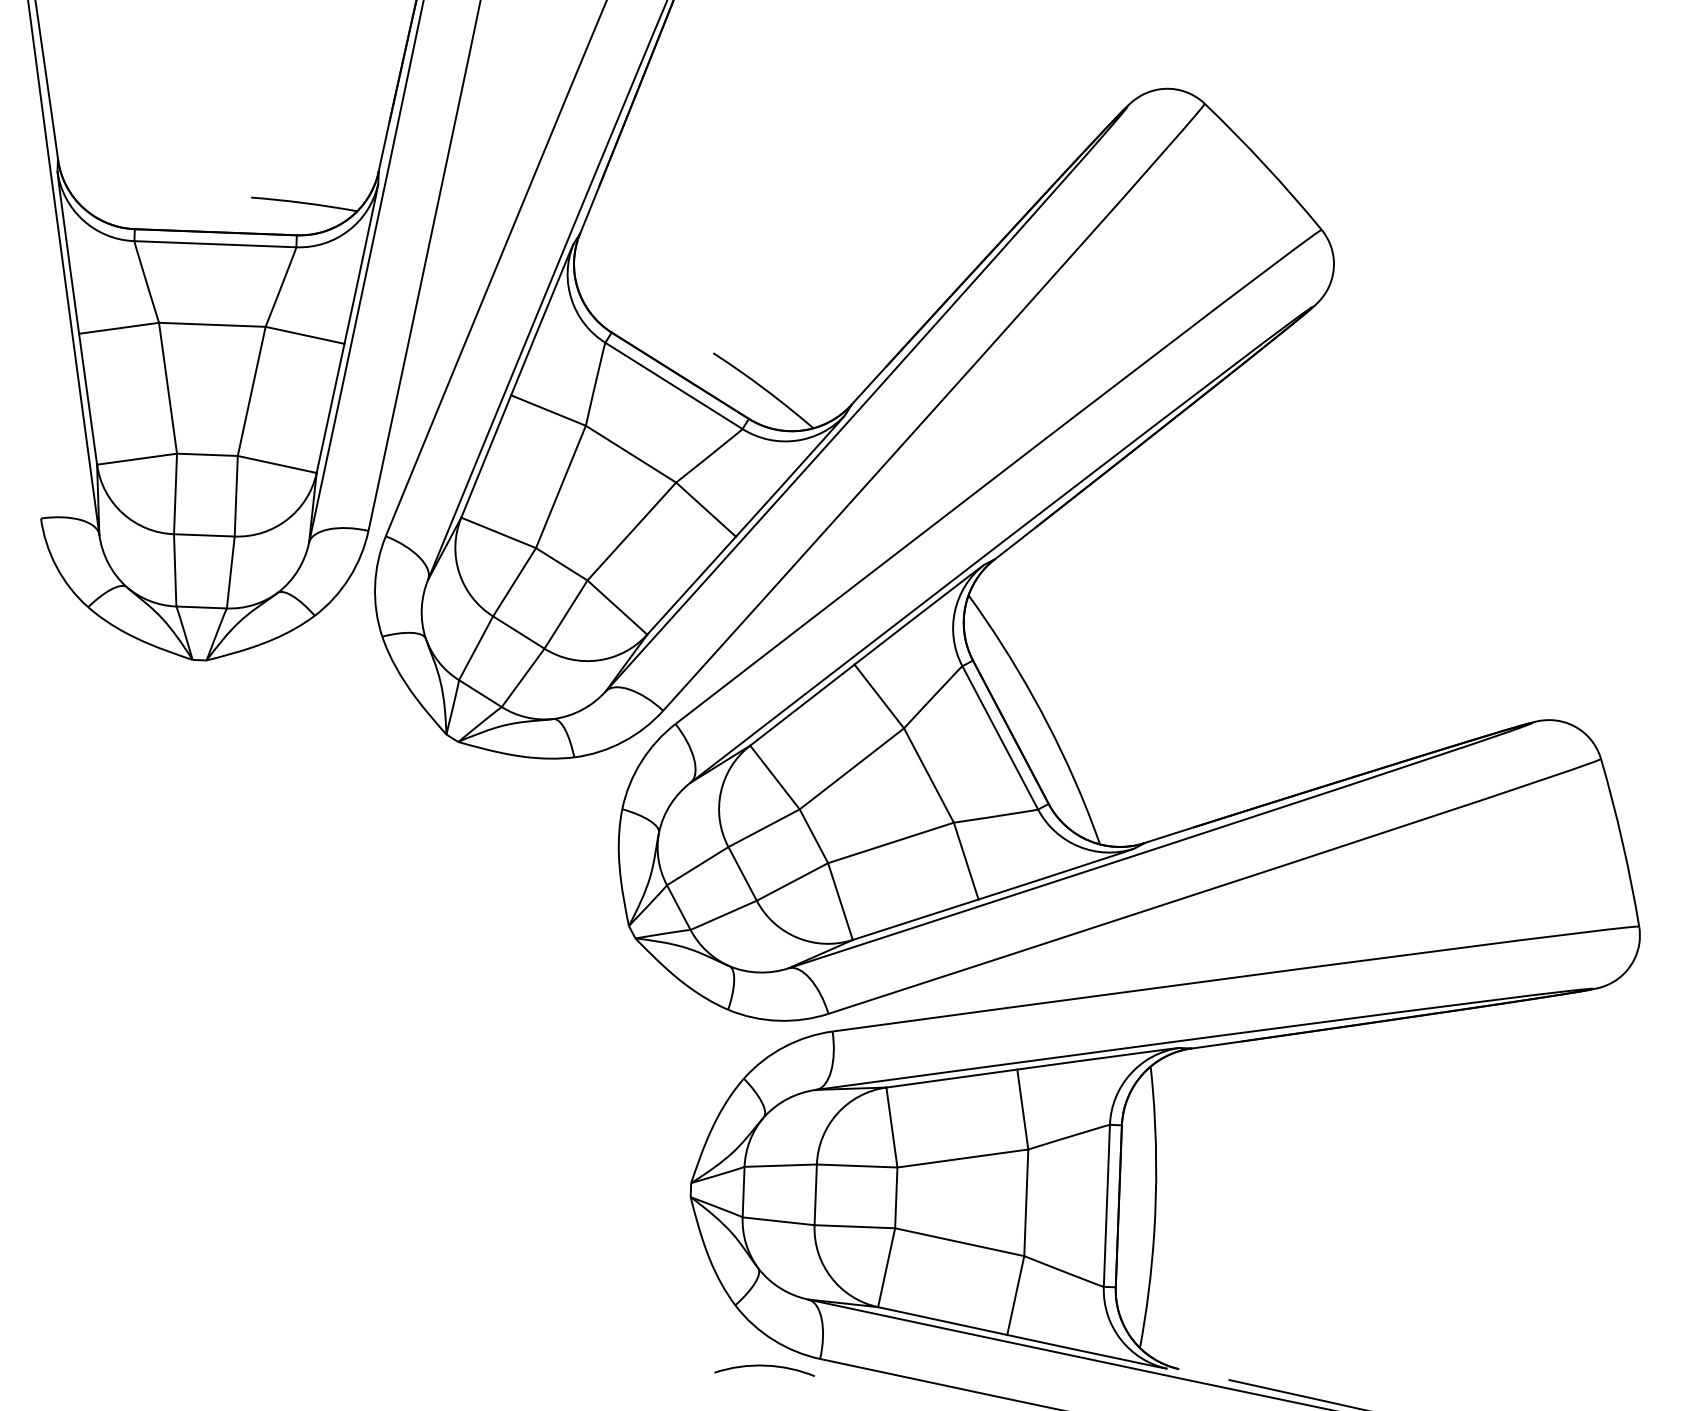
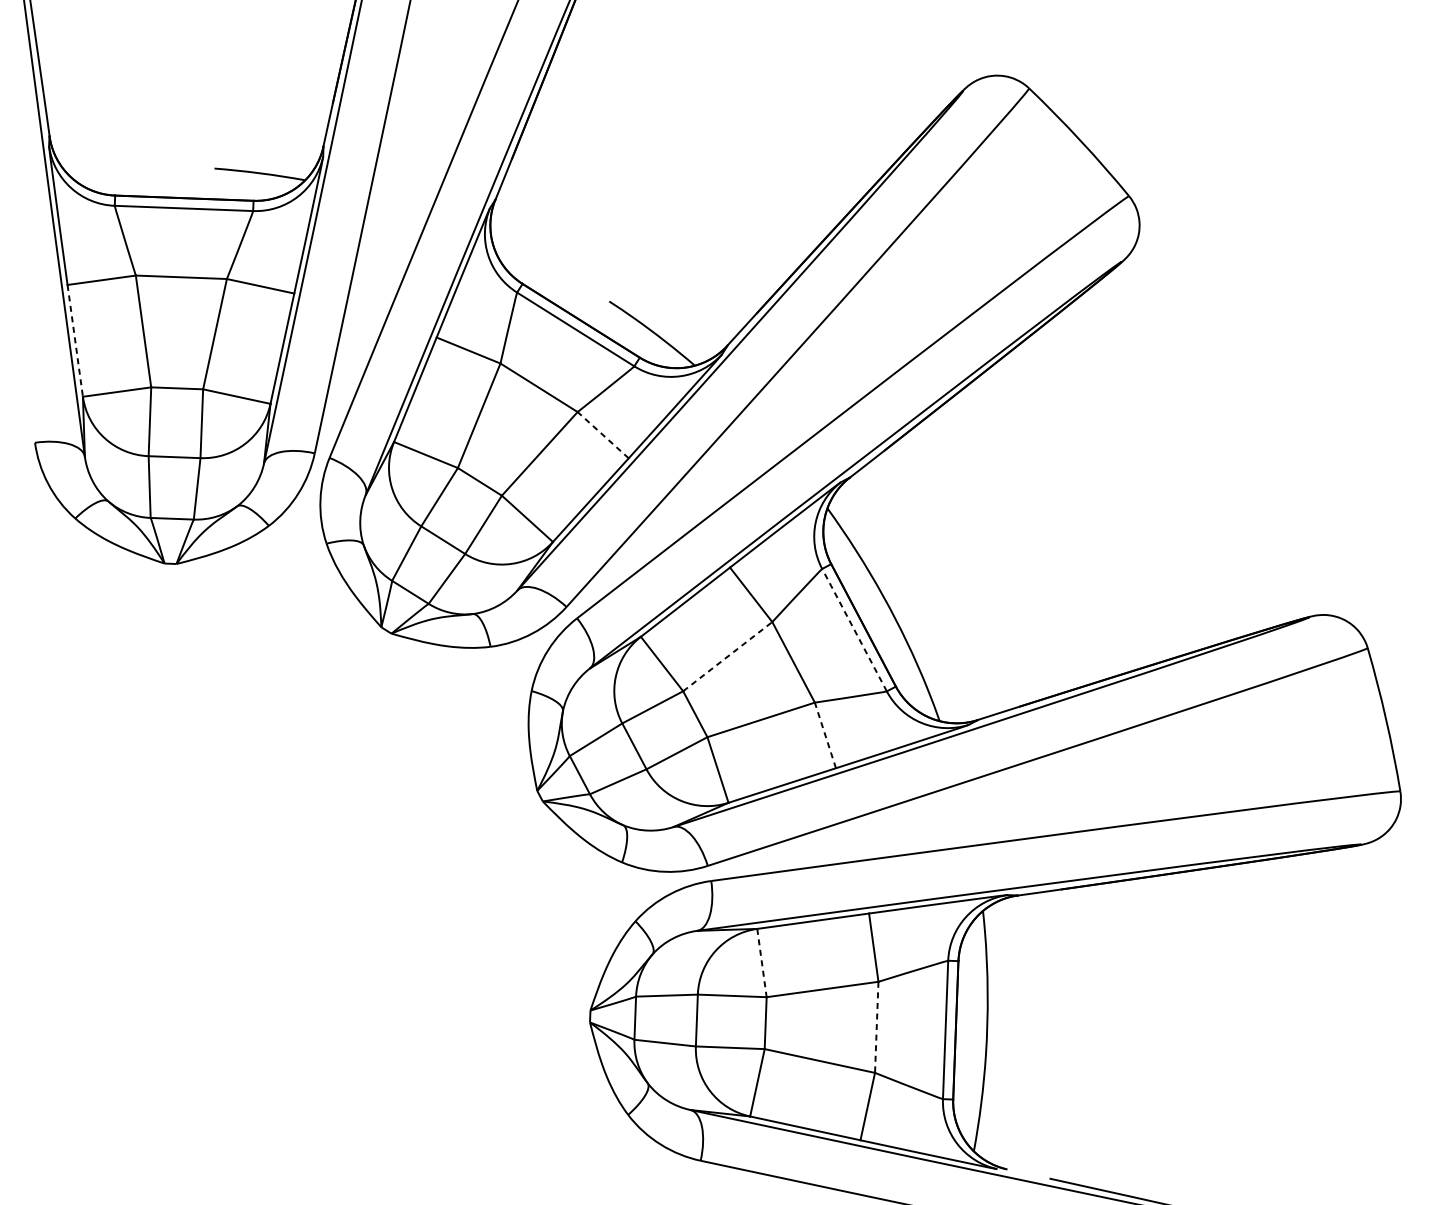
line: (88, 399) -> (75, 341), solid -> dashed
line: (705, 509) -> (602, 435), solid -> dashed
line: (1000, 737) -> (854, 629), solid -> dashed
line: (852, 768) -> (728, 656), solid -> dashed
line: (966, 860) -> (825, 734), solid -> dashed
line: (892, 1128) -> (762, 963), solid -> dashed
line: (1026, 1203) -> (876, 1027), solid -> dashed
curve: (764, 1366) -> (653, 1167), removed

